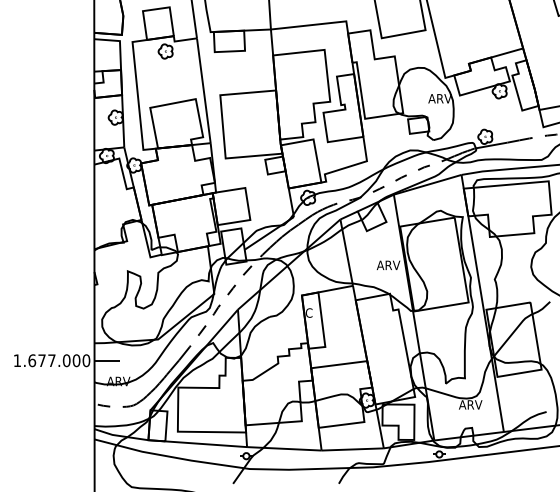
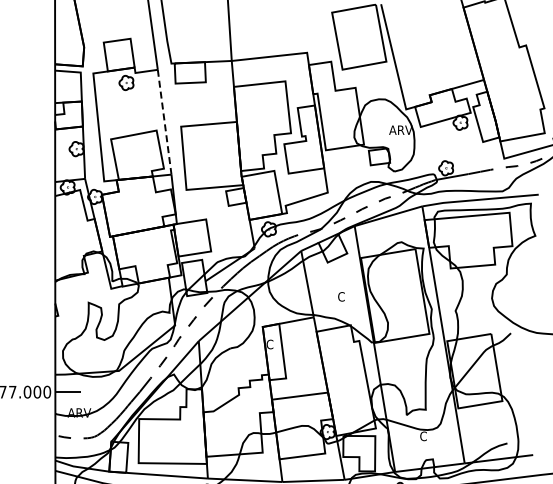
line: (203, 90) -> (164, 121), solid -> dashed
text: (388, 265) -> (349, 296), ARV -> C
text: (470, 404) -> (431, 435), ARV -> C

